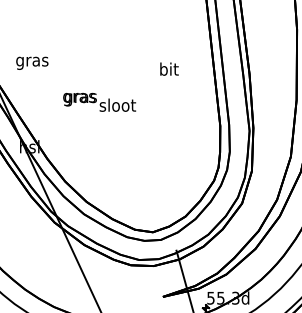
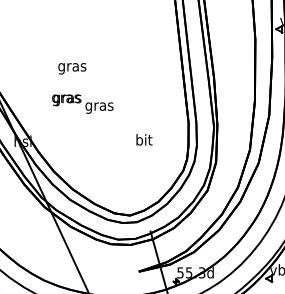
text: (32, 63) -> (72, 68), moved
text: (169, 68) -> (144, 139), moved
text: (117, 106) -> (99, 106), sloot -> gras

